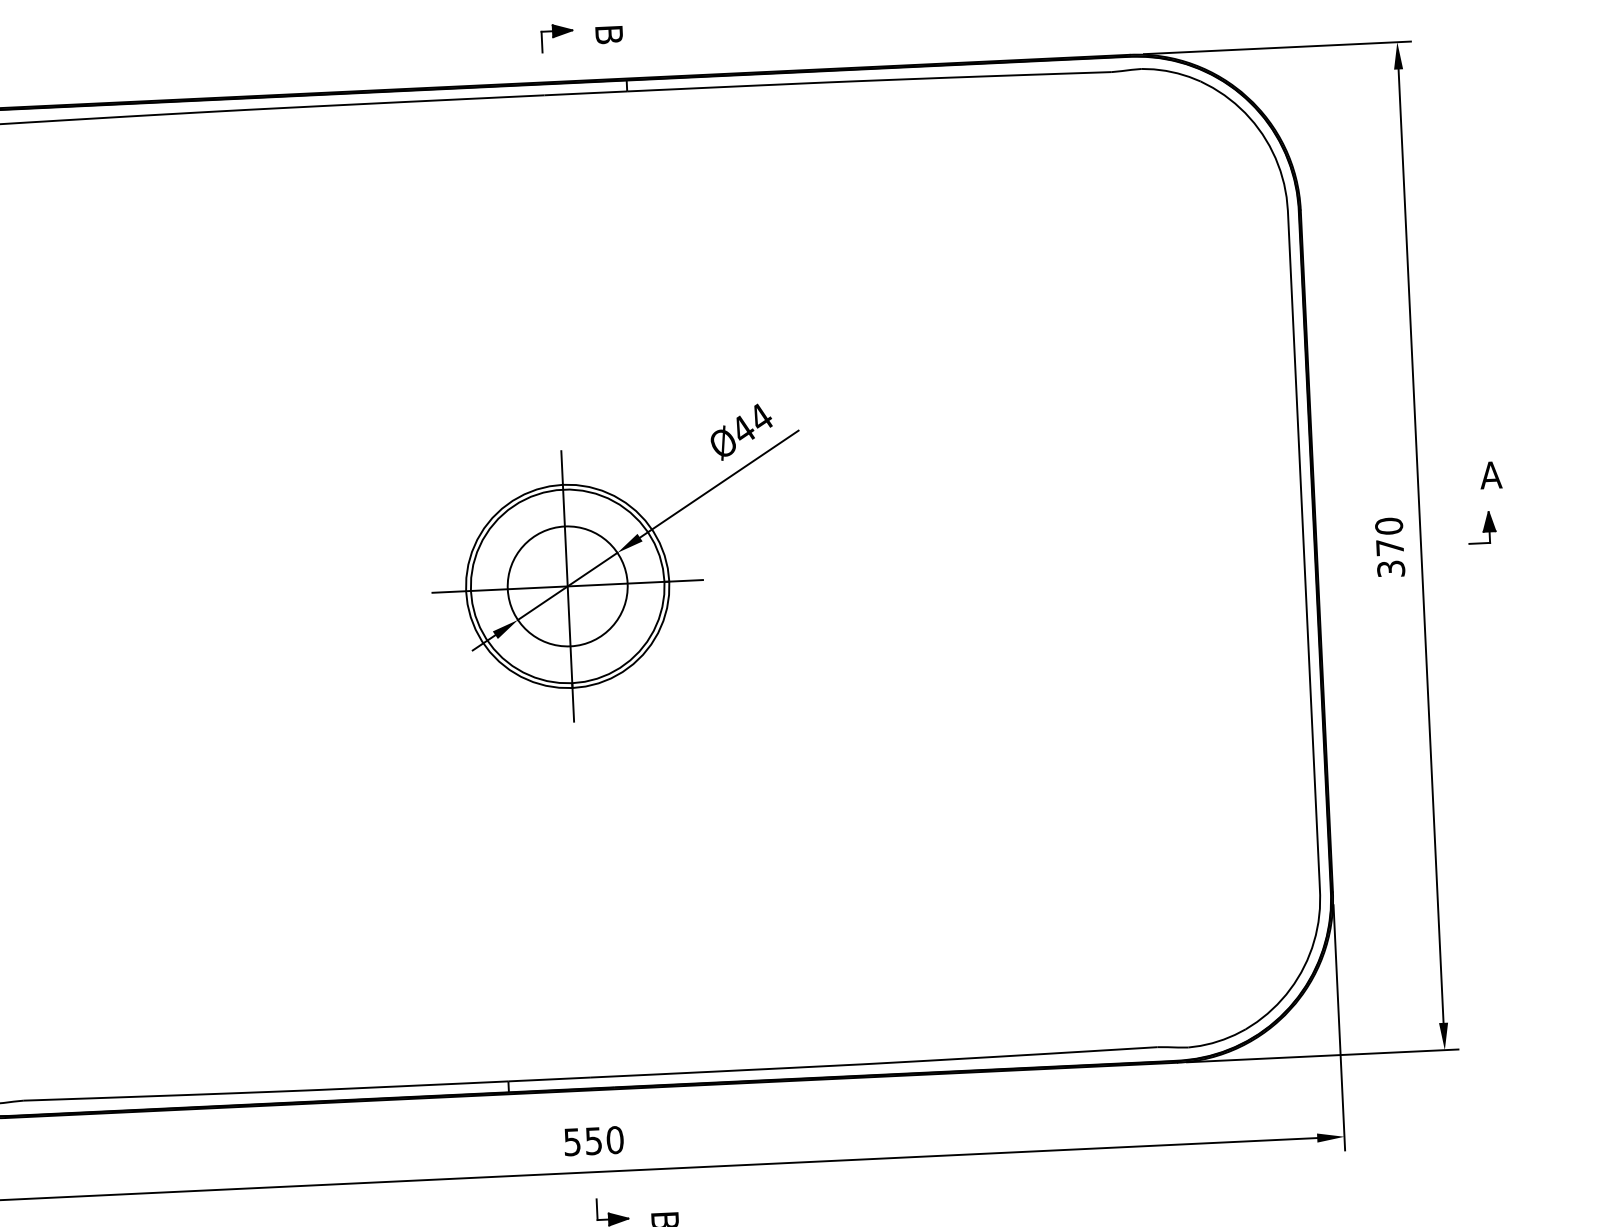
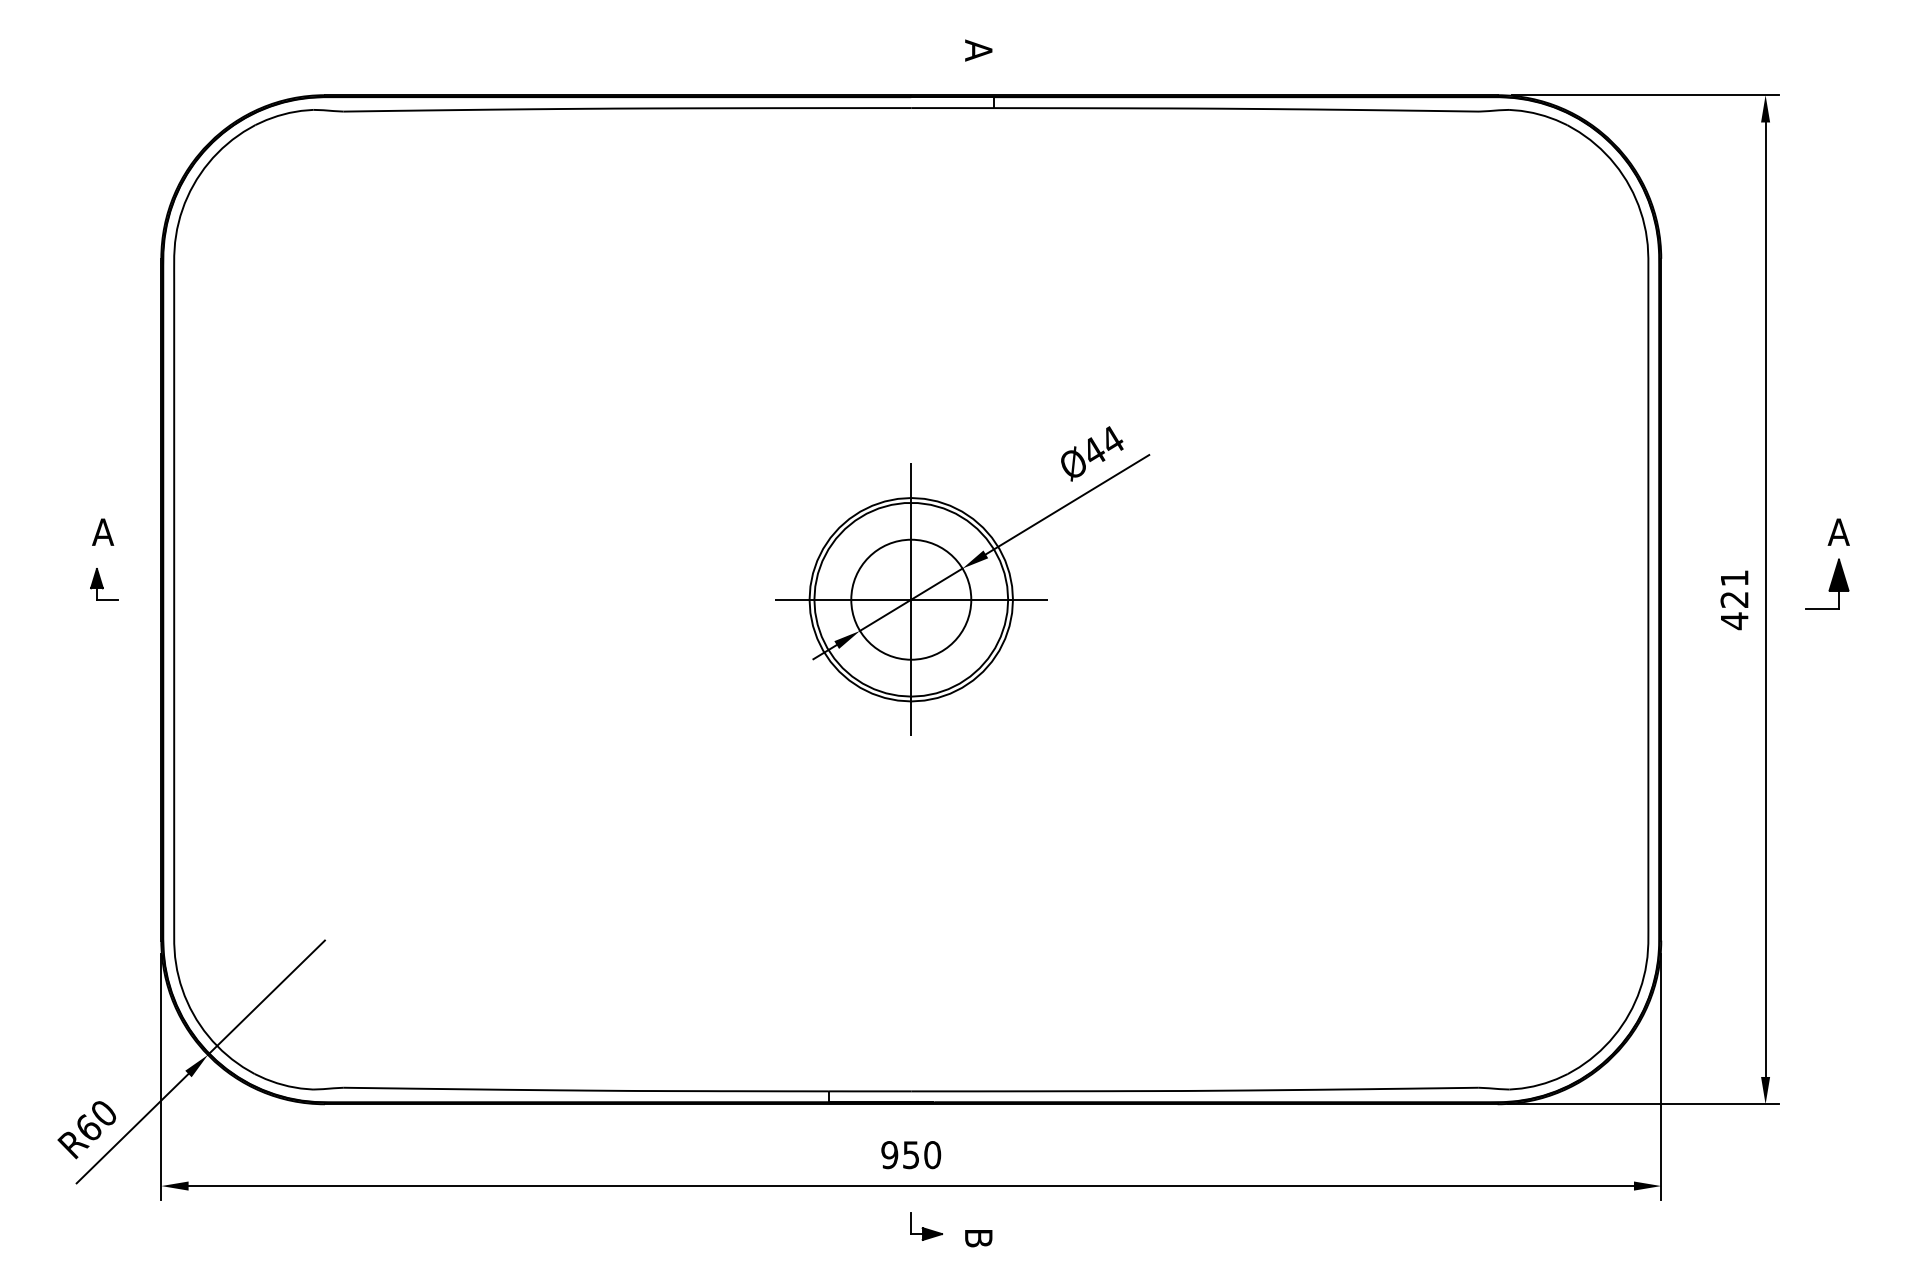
text: (608, 34) -> (978, 50), B -> A
part: (557, 38) -> (926, 51), removed
part: (1482, 528) -> (1827, 584), size x1.6
text: (1390, 547) -> (1734, 599), 370 -> 421
text: (572, 1141) -> (889, 1154), 550 -> 950

